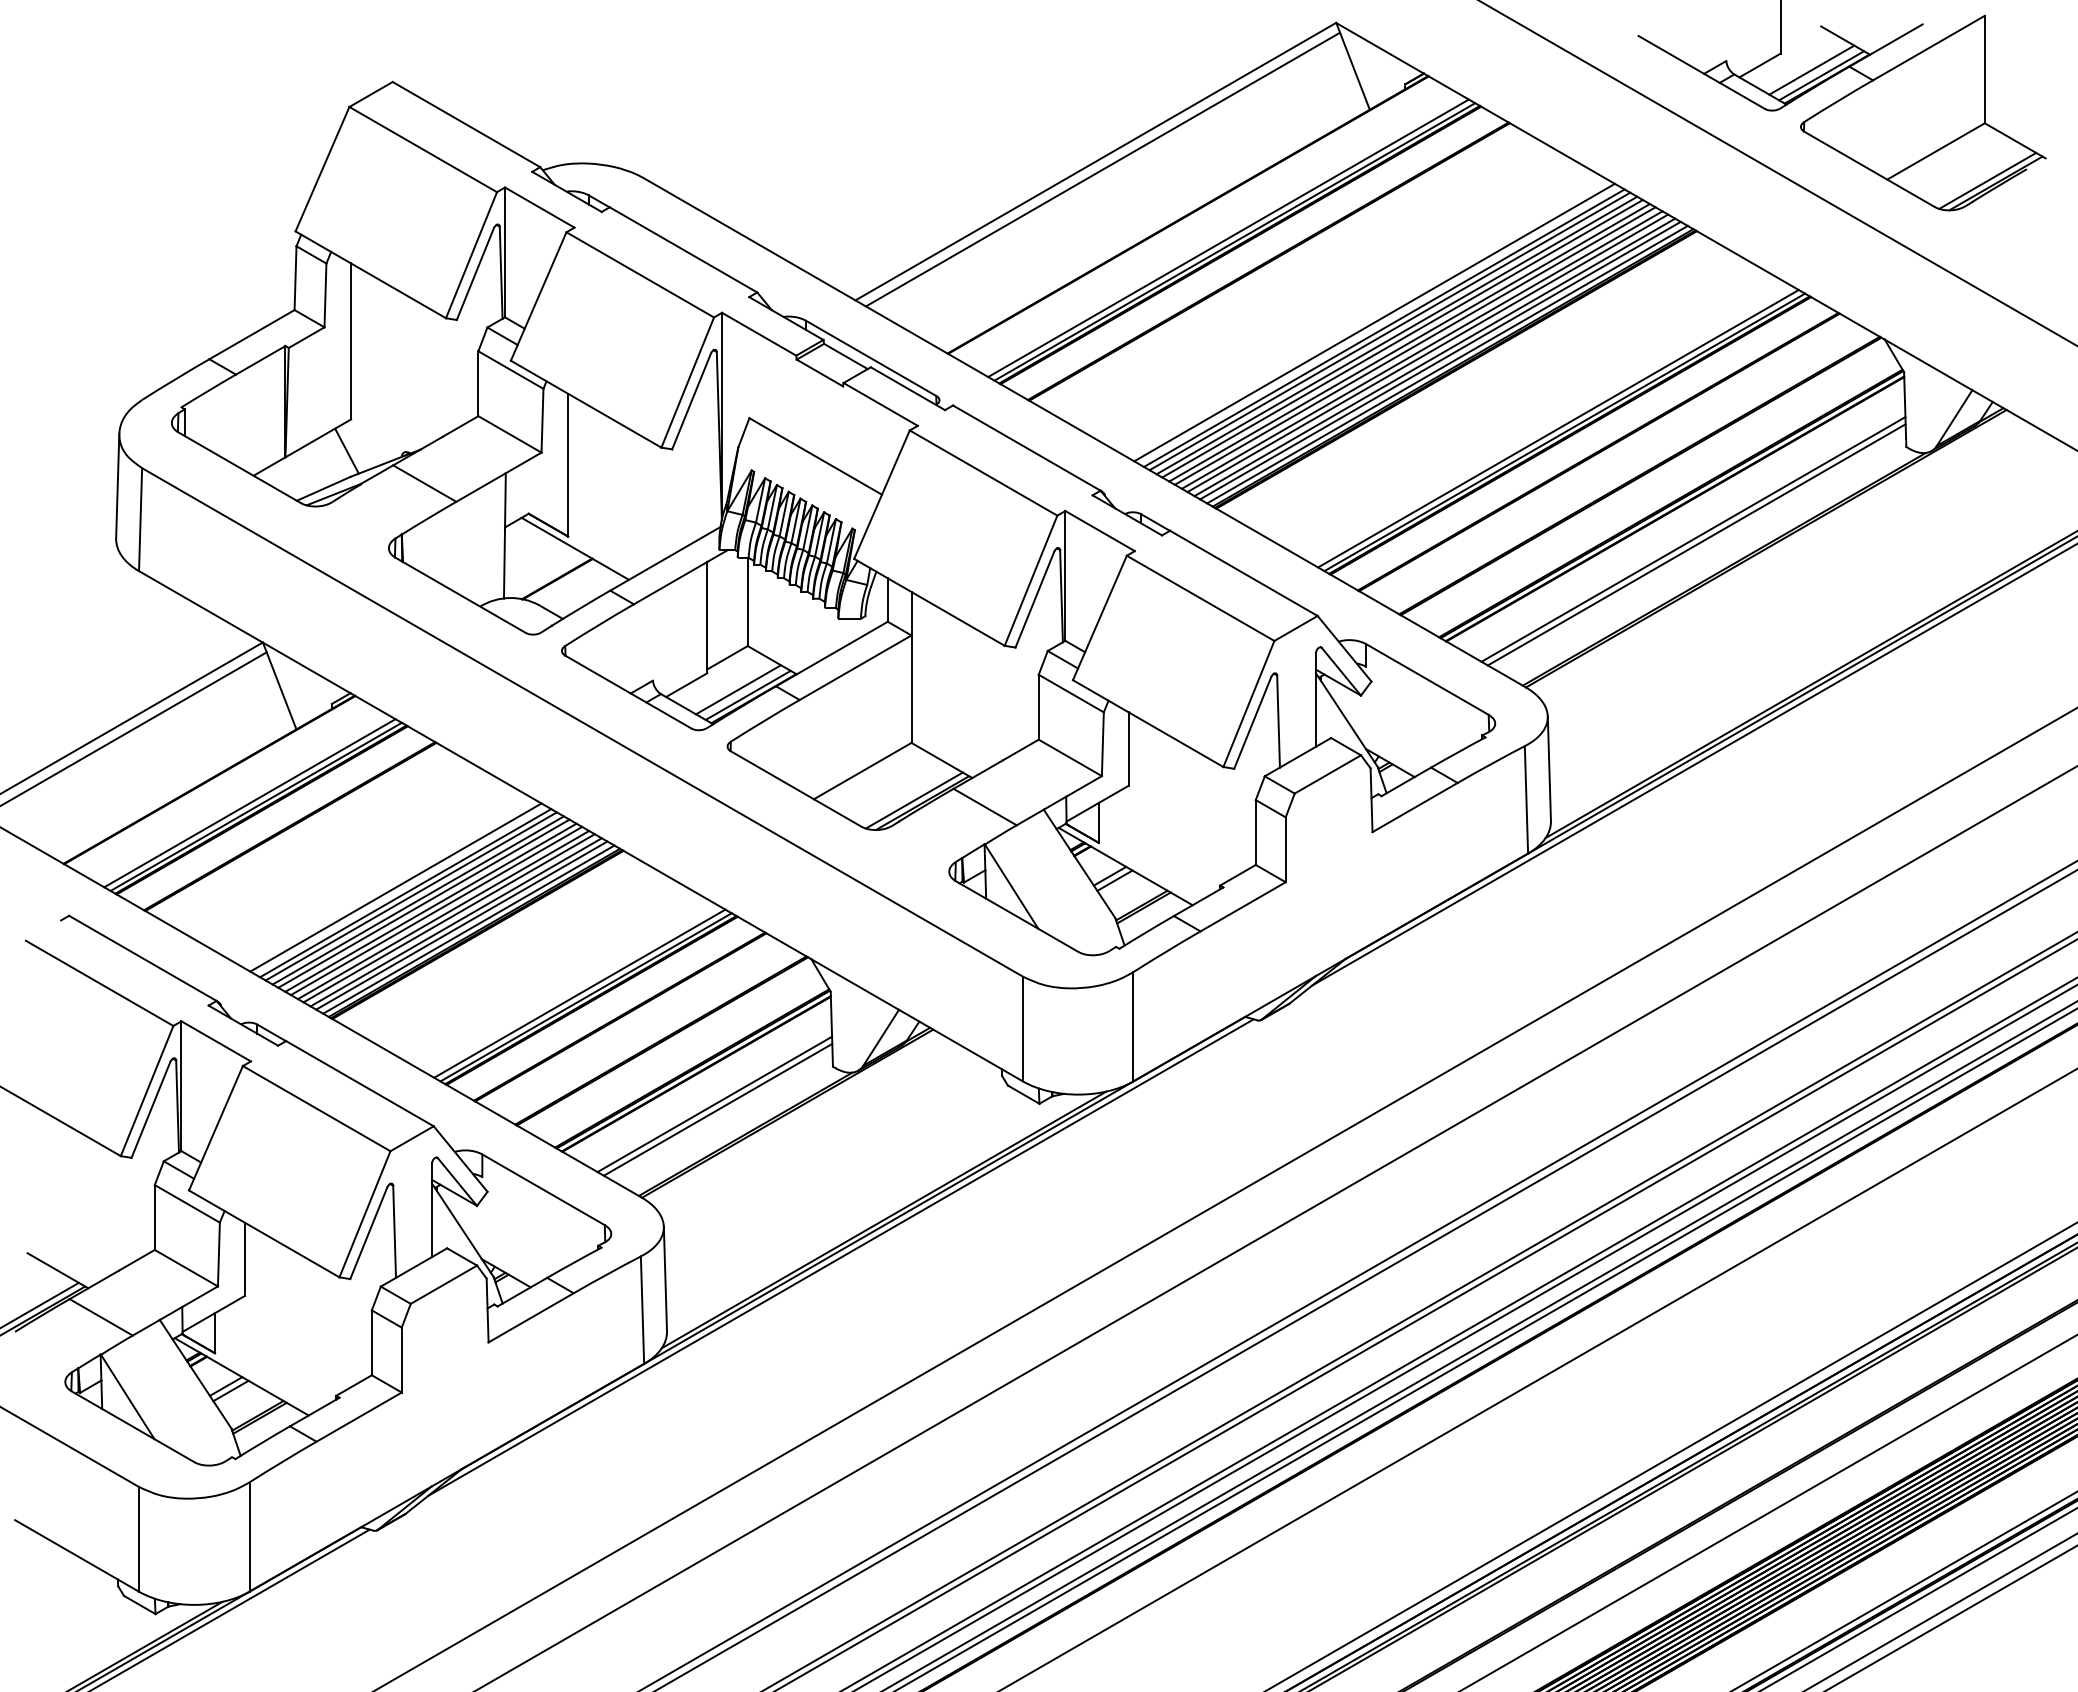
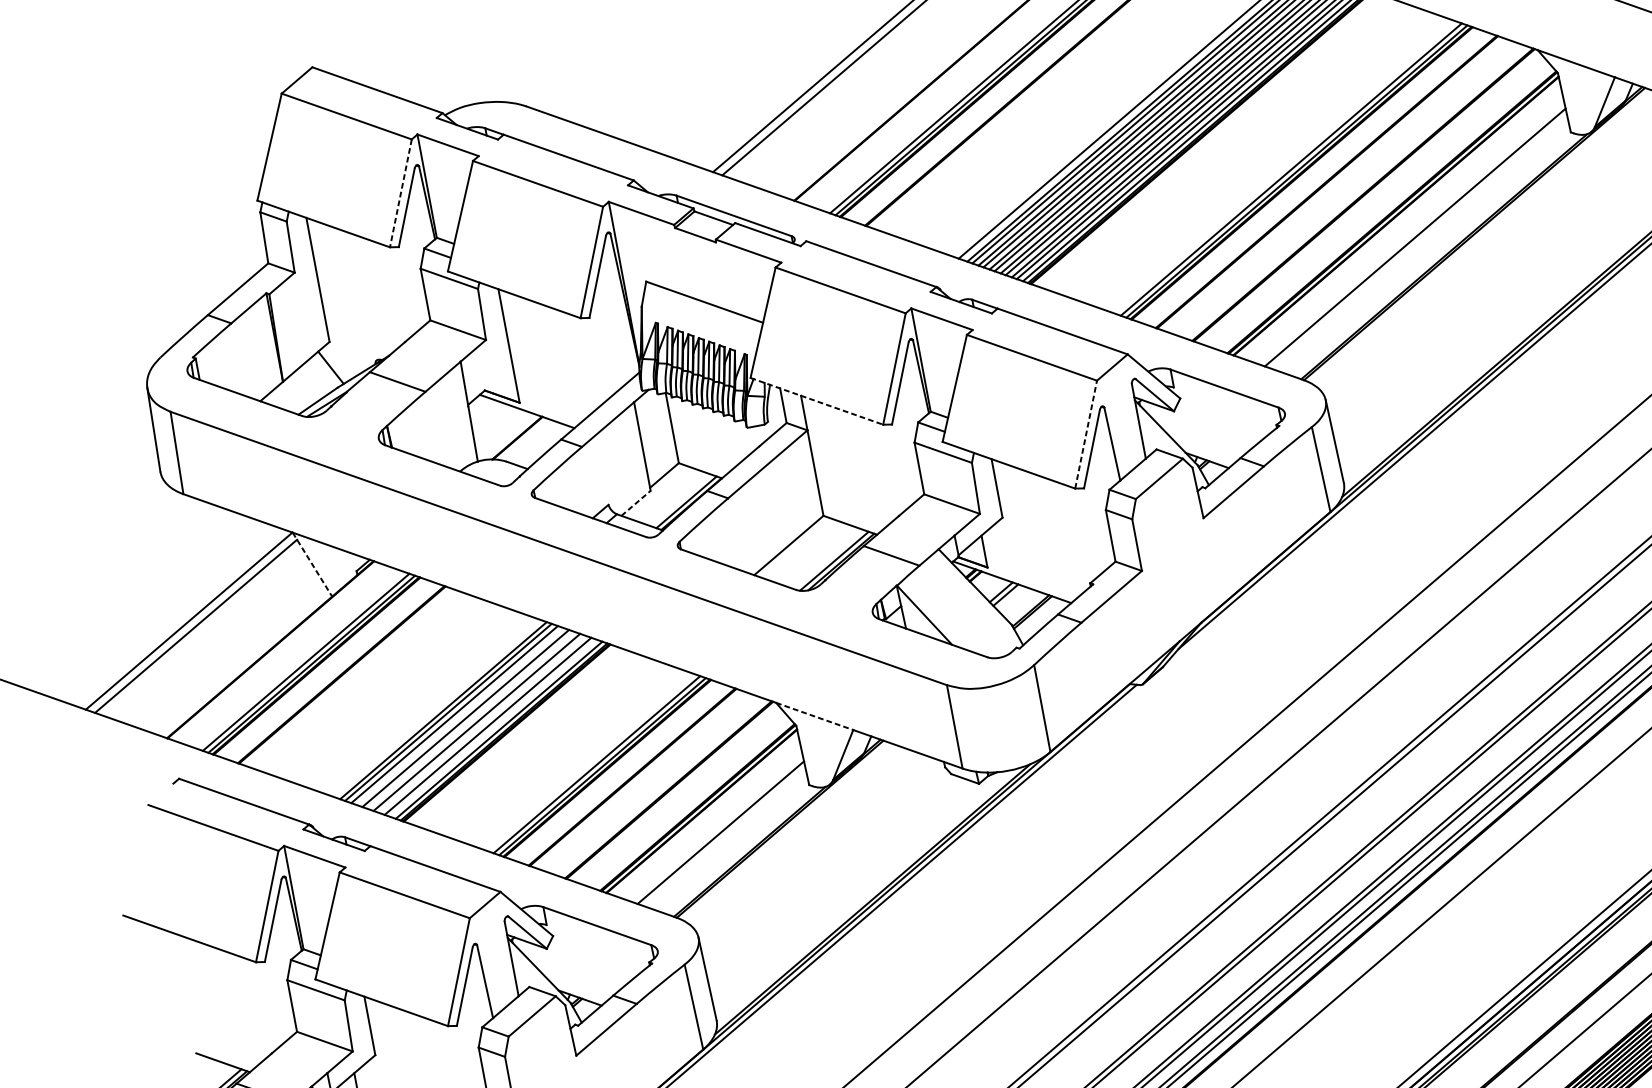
line: (471, 255) -> (400, 193), solid -> dashed
line: (1696, 544) -> (1418, 241), removed
line: (929, 602) -> (816, 401), solid -> dashed
line: (686, 685) -> (635, 503), solid -> dashed
line: (279, 686) -> (312, 565), solid -> dashed
line: (738, 689) -> (677, 499), removed
line: (1248, 704) -> (1085, 435), solid -> dashed
line: (395, 887) -> (434, 707), removed
line: (423, 903) -> (459, 716), removed
line: (436, 910) -> (470, 719), removed
line: (448, 918) -> (481, 724), removed
line: (461, 925) -> (492, 728), removed
line: (855, 984) -> (814, 716), solid -> dashed
line: (717, 1109) -> (723, 836), removed

